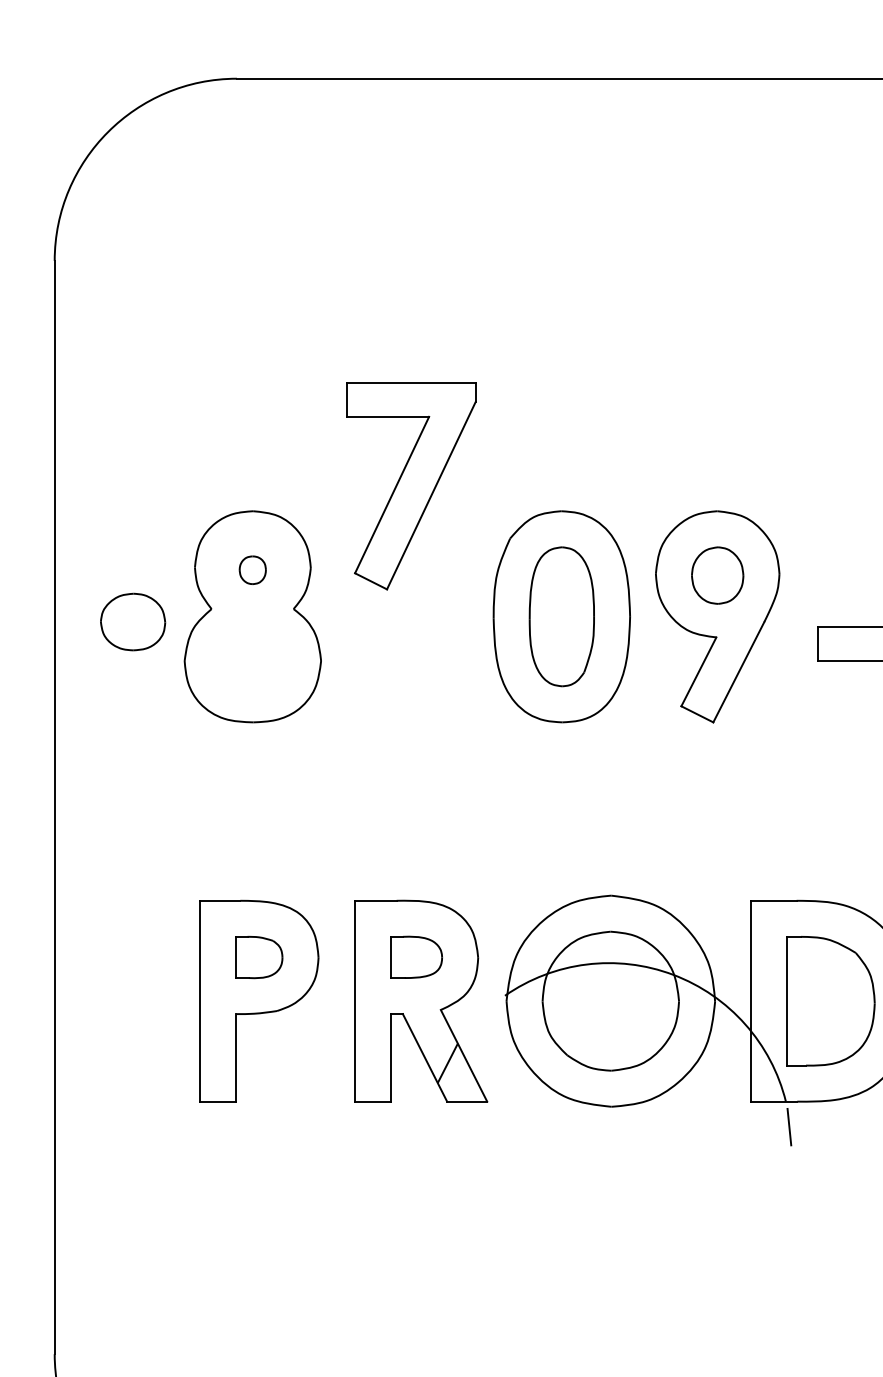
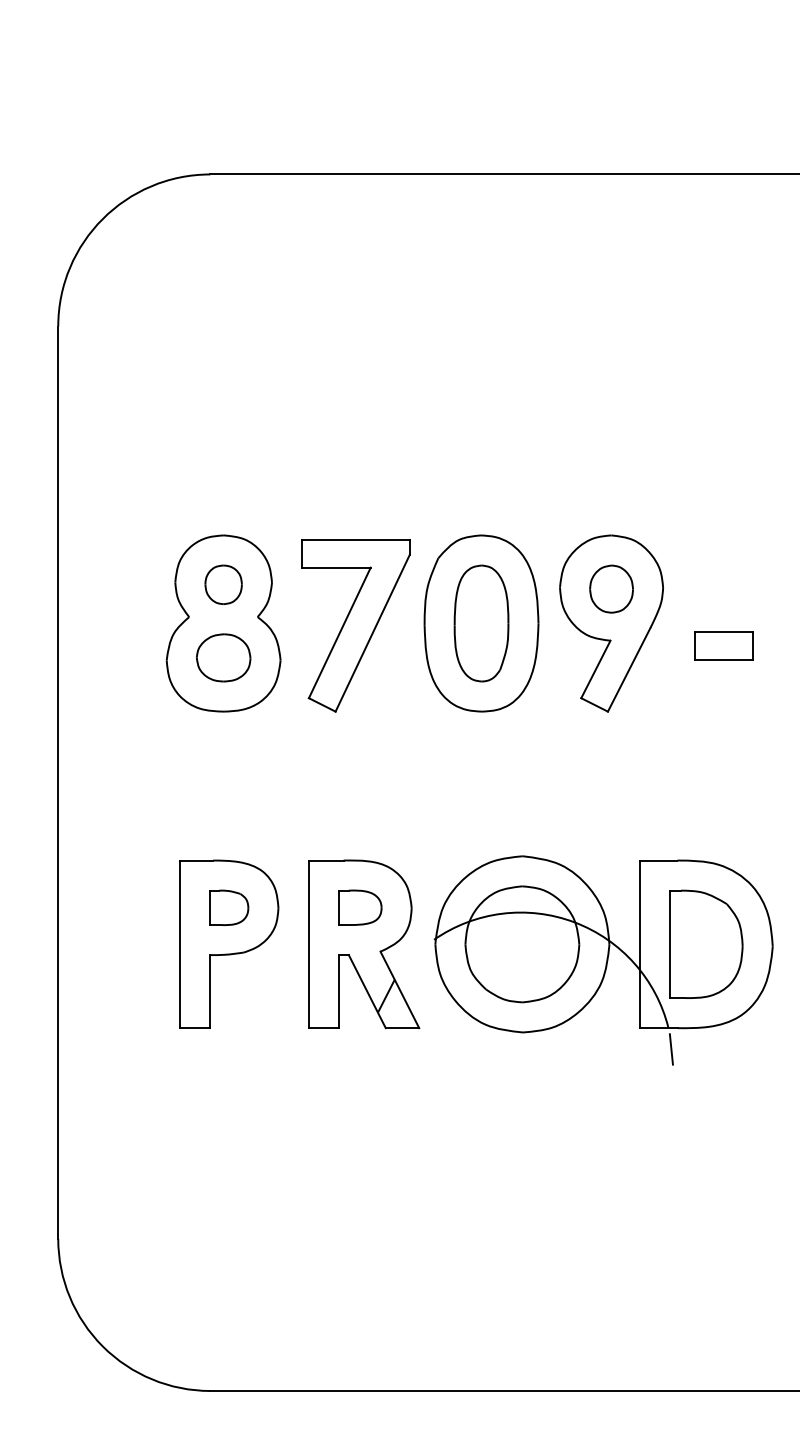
part: (410, 486) -> (355, 625), moved
part: (252, 570) -> (223, 584), size x1.67
part: (132, 621) -> (223, 657), moved

